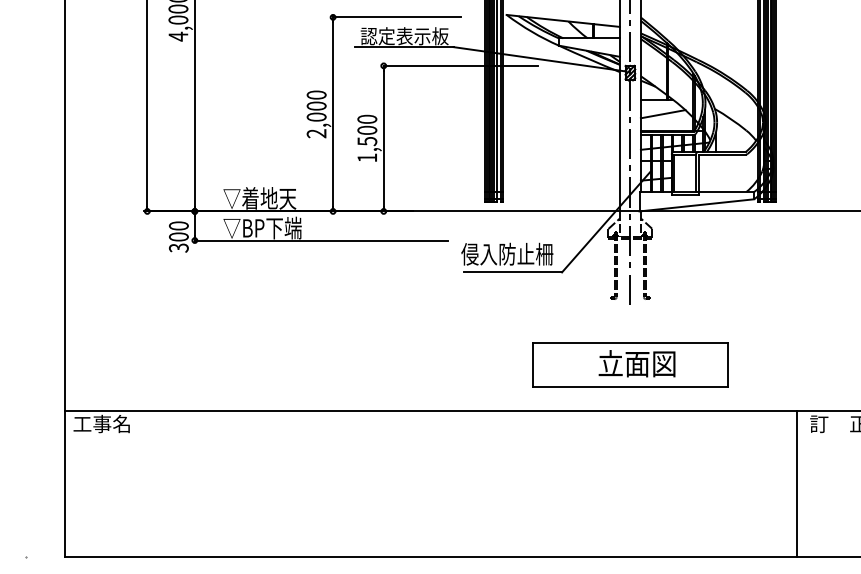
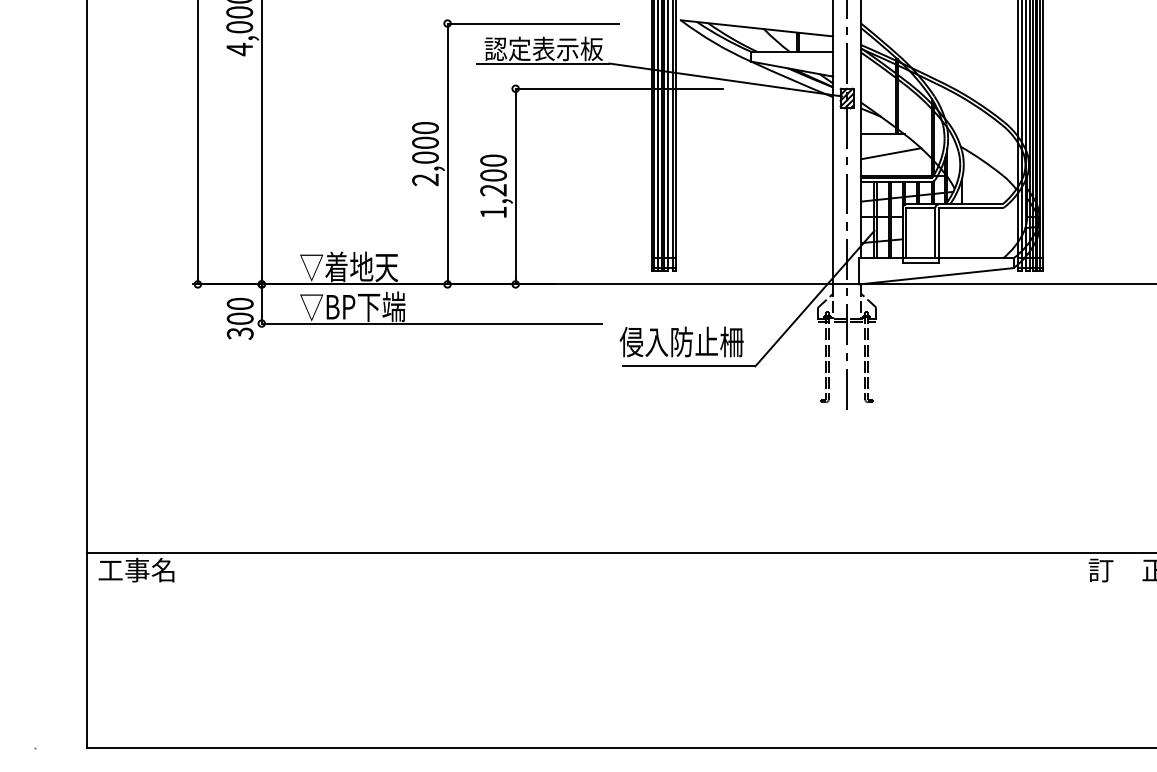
text: (367, 141) -> (493, 190), 1,500 -> 1,200
part: (630, 364) -> (847, 490), removed
line: (797, 483) -> (1071, 650), removed

